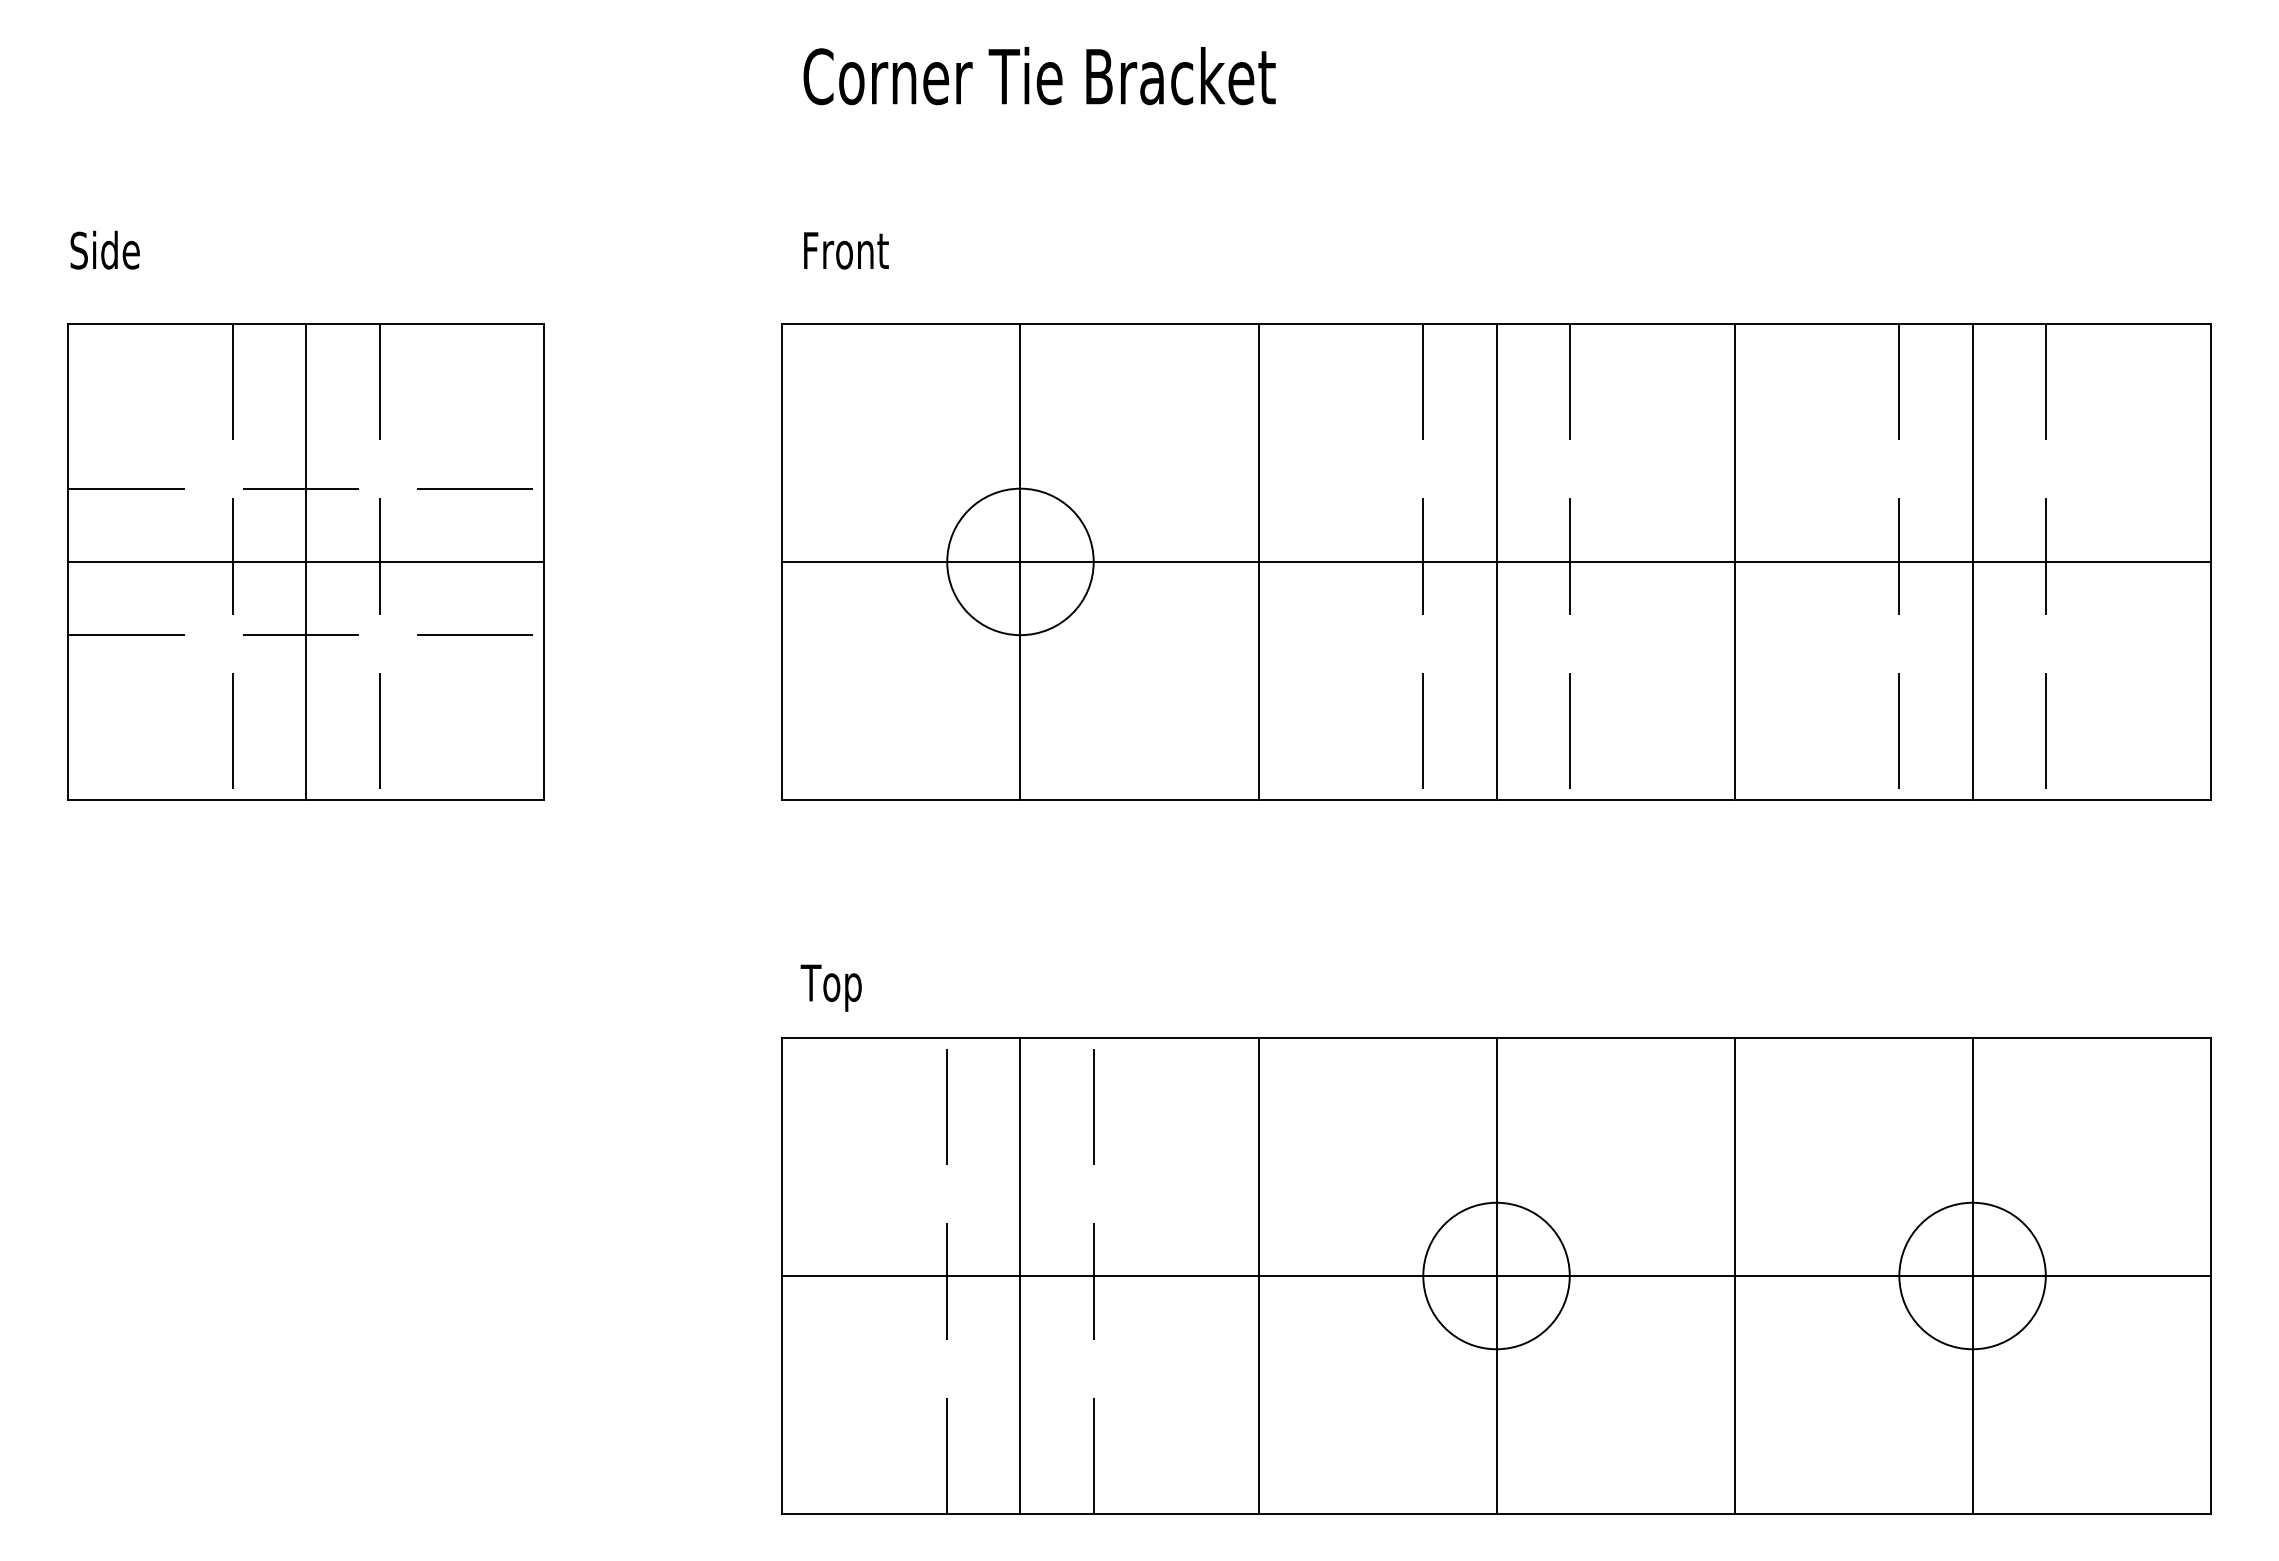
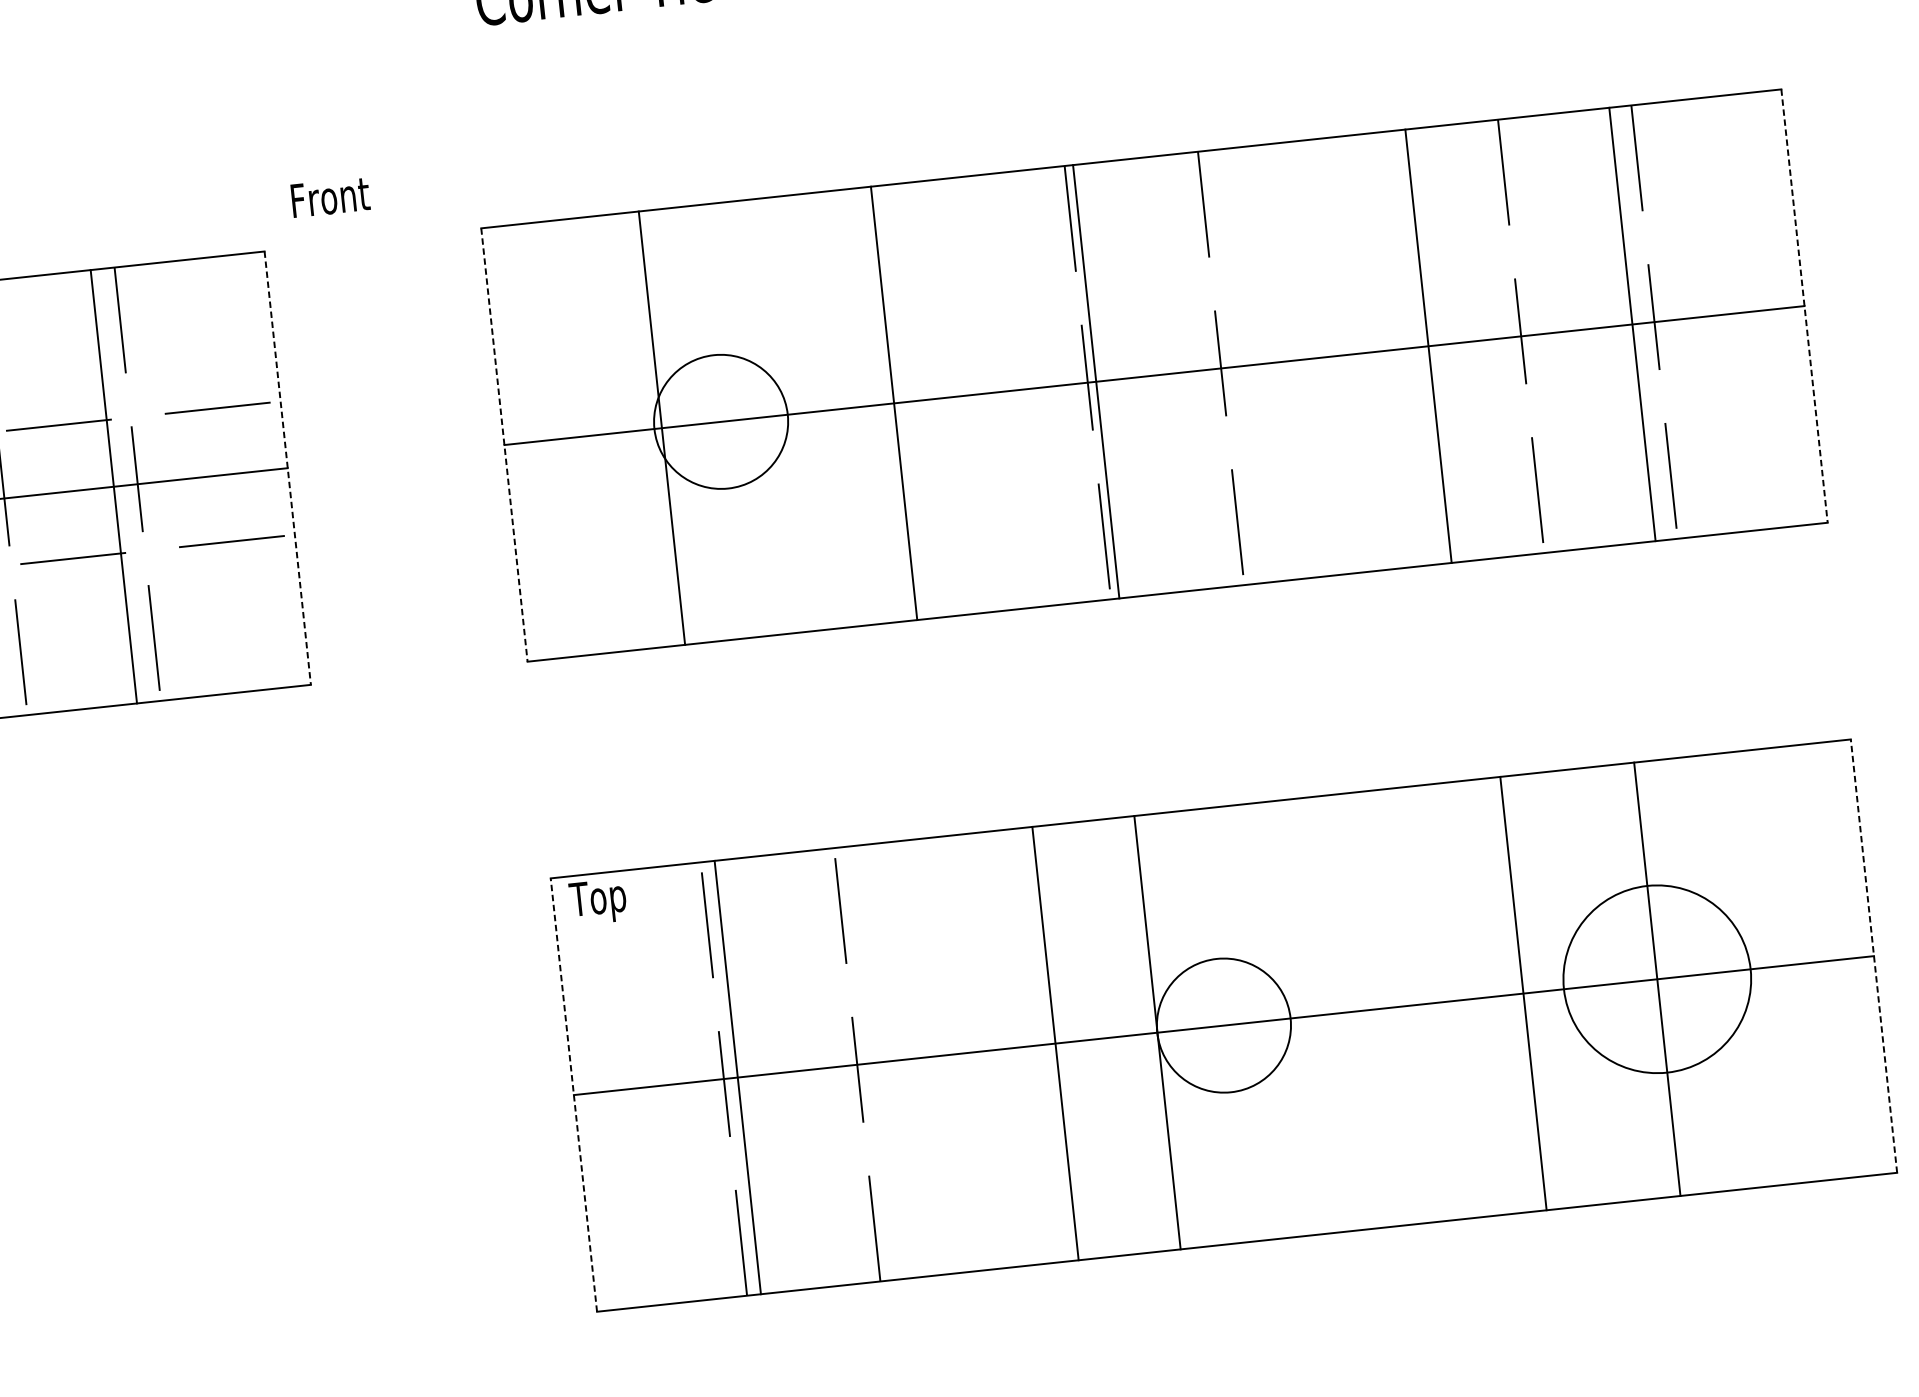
text: (846, 250) -> (330, 197), moved
line: (306, 561) -> (113, 486), moved
line: (1020, 561) -> (661, 427), moved
line: (1258, 561) -> (894, 402), moved
line: (1496, 561) -> (1096, 381), moved
line: (1734, 561) -> (1428, 345), moved
line: (1972, 561) -> (1632, 324), moved
line: (544, 562) -> (287, 468), solid -> dashed
line: (782, 562) -> (504, 445), solid -> dashed
line: (2210, 562) -> (1804, 306), solid -> dashed
text: (830, 987) -> (597, 901), moved
line: (782, 1275) -> (573, 1094), solid -> dashed
line: (1020, 1275) -> (737, 1077), moved
line: (1258, 1275) -> (1055, 1043), moved
line: (1496, 1275) -> (1157, 1032), moved
line: (1734, 1275) -> (1523, 993), moved
circle: (1972, 1275) -> (1657, 978), size x1.4
line: (2210, 1275) -> (1873, 955), solid -> dashed

